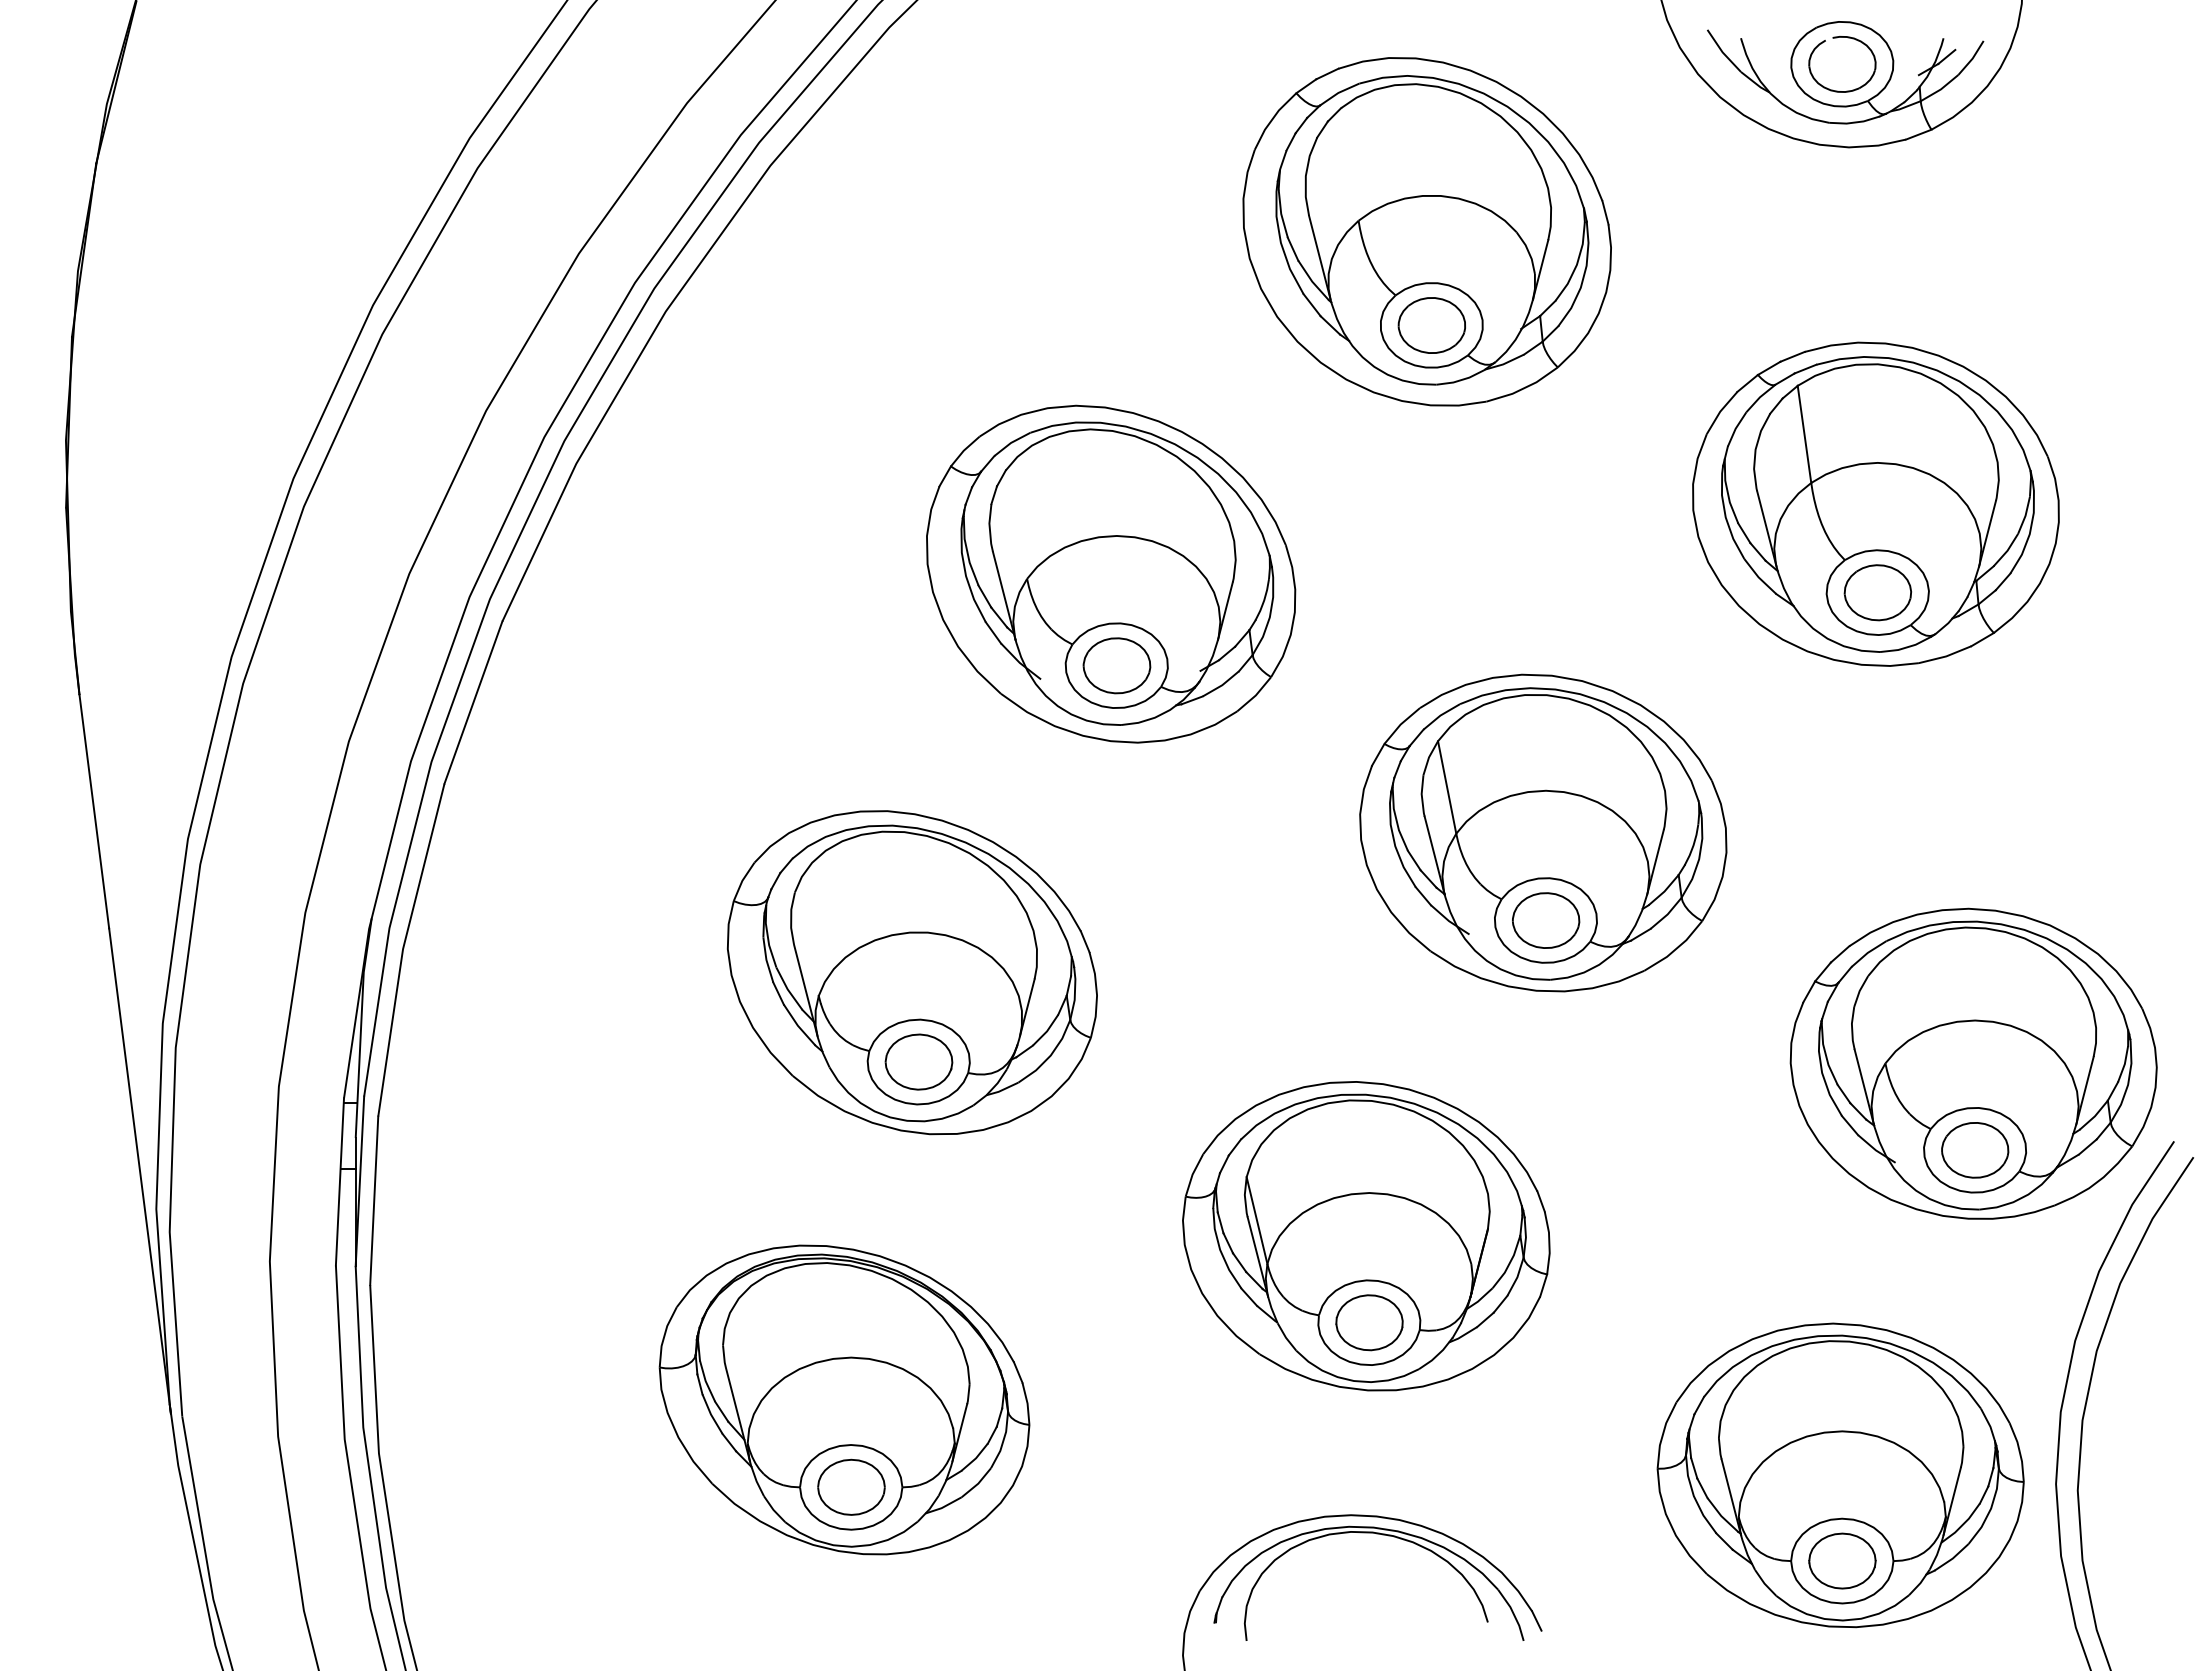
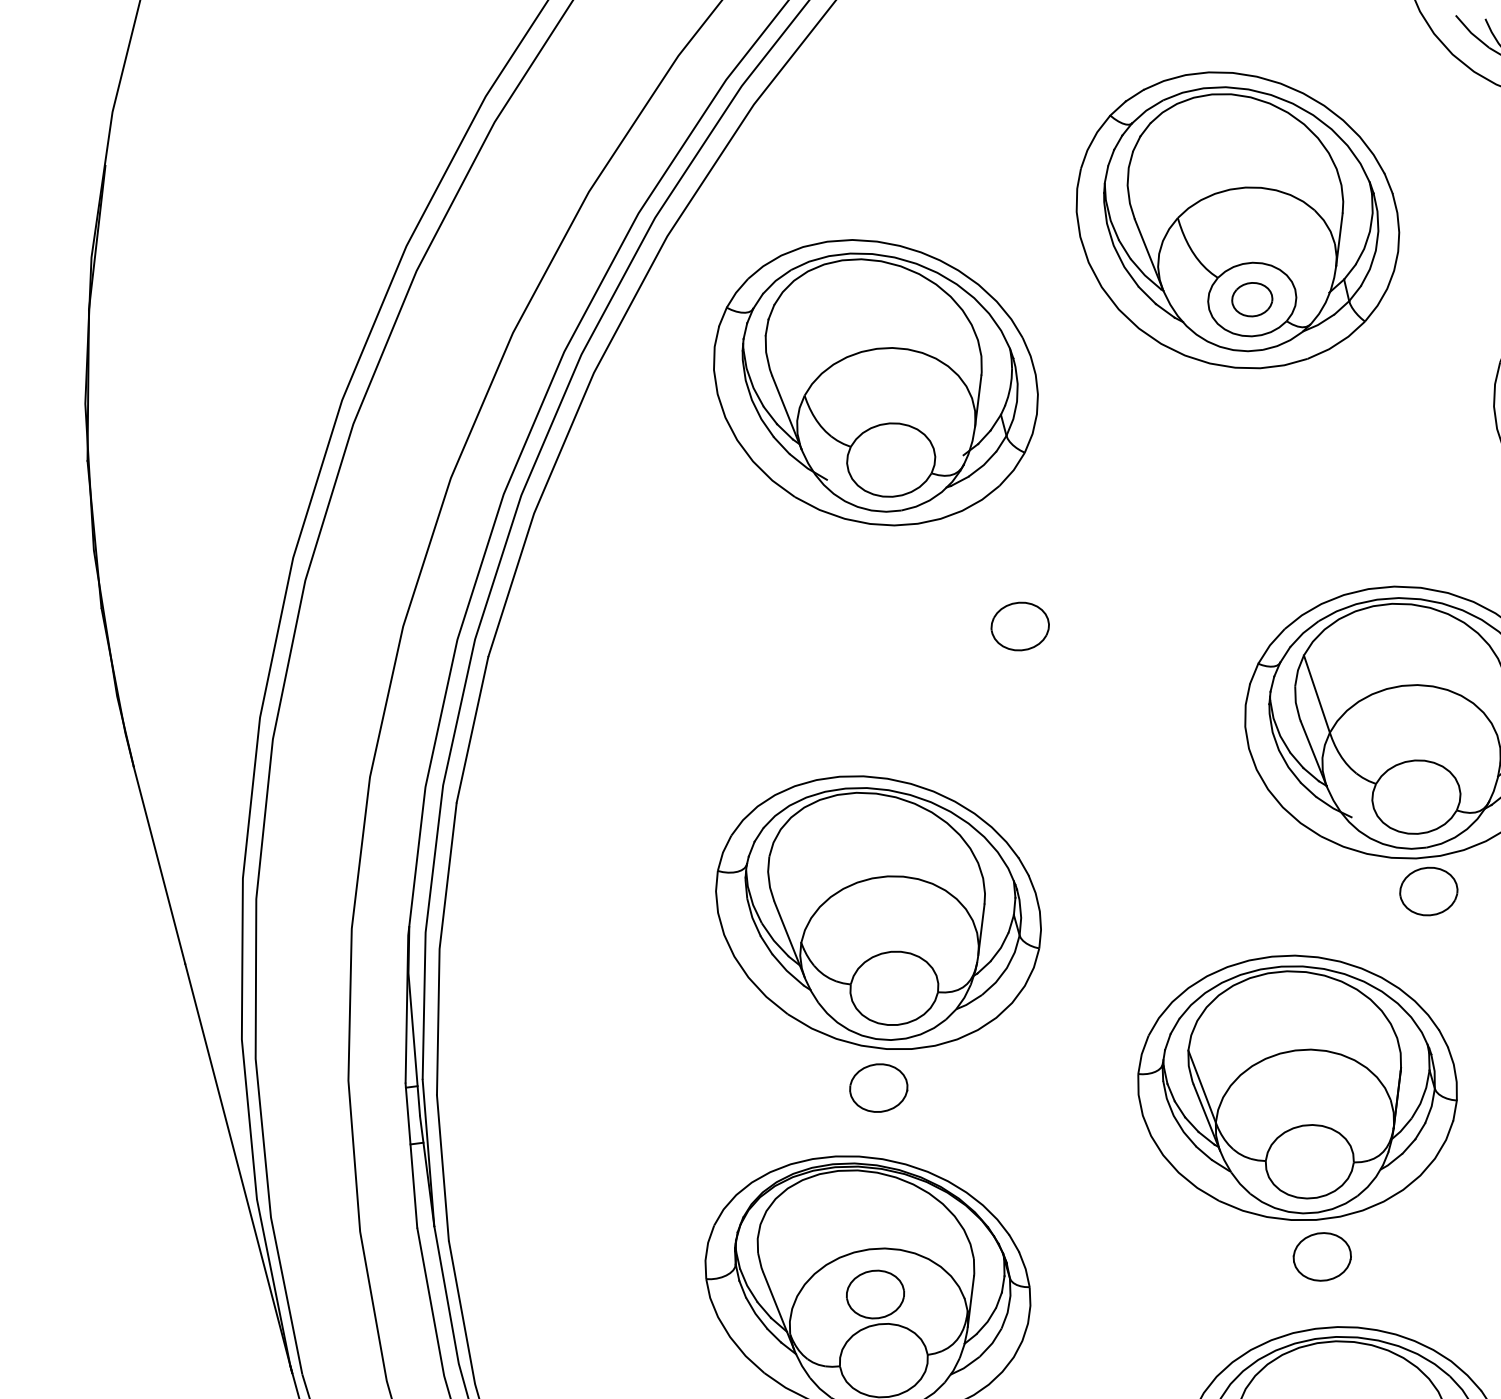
part: (1431, 325) -> (1252, 299), size x0.7
part: (1111, 573) -> (876, 381), moved
part: (1546, 920) -> (1429, 891), moved
part: (918, 1061) -> (878, 1087), moved
part: (1369, 1322) -> (1322, 1256), moved
part: (851, 1486) -> (875, 1293), moved

